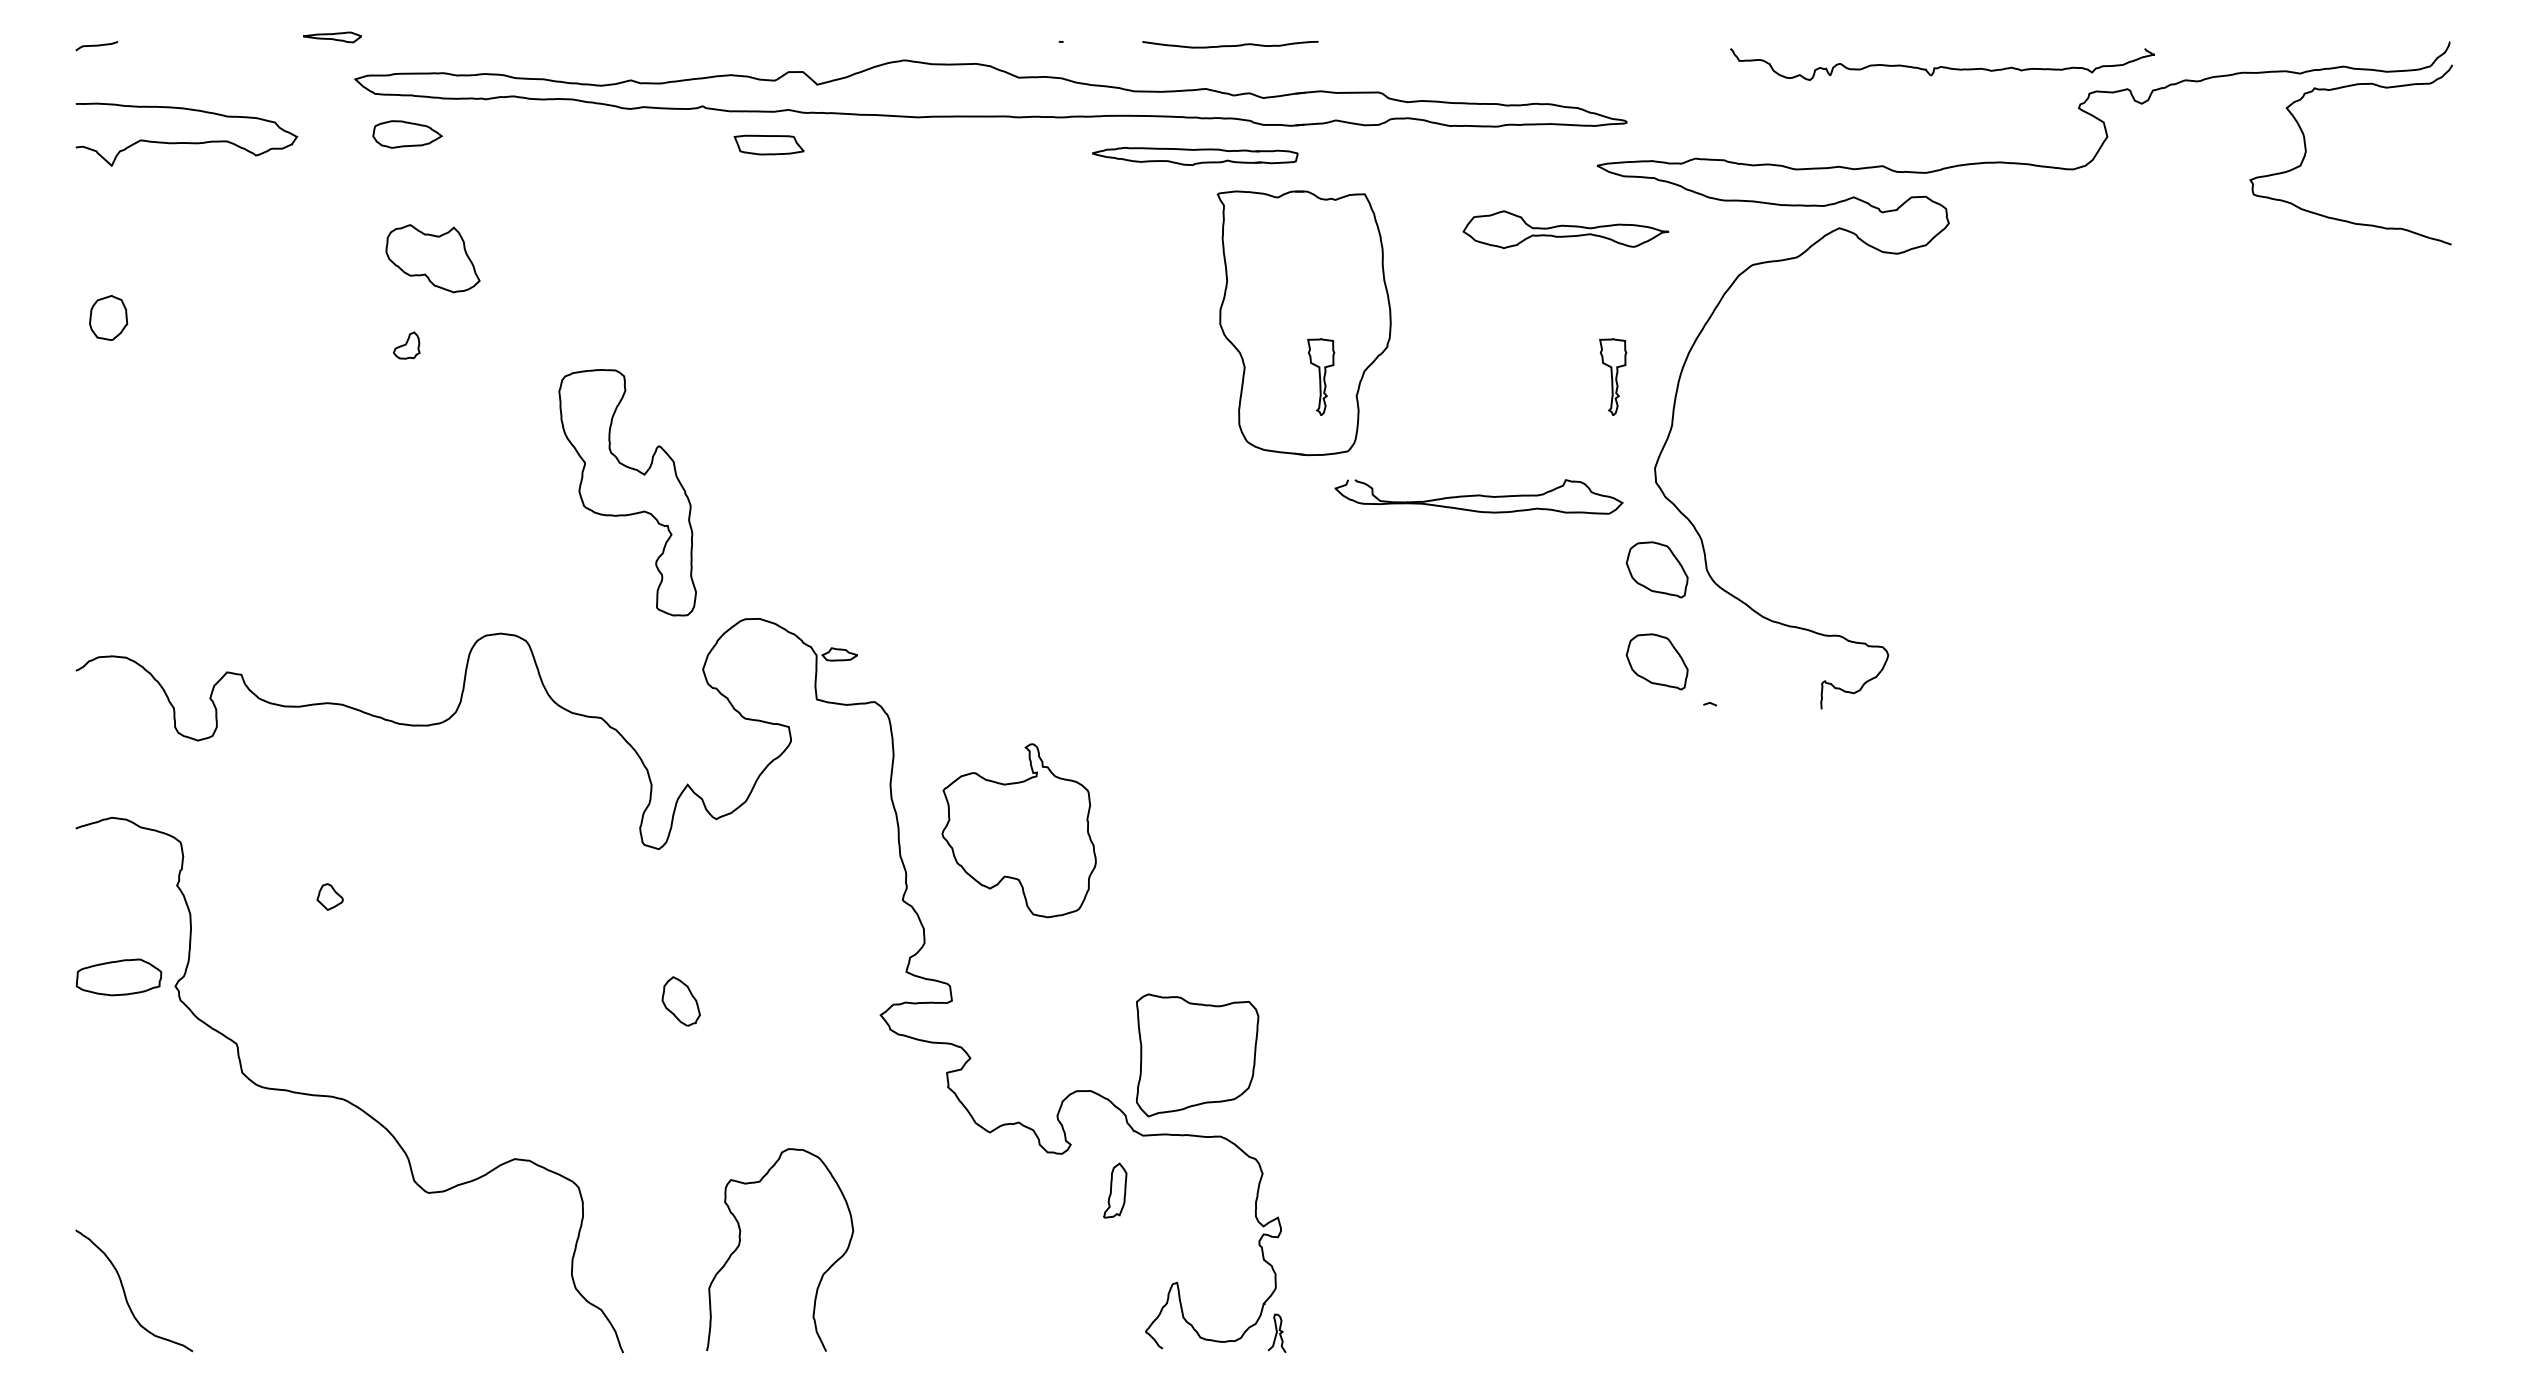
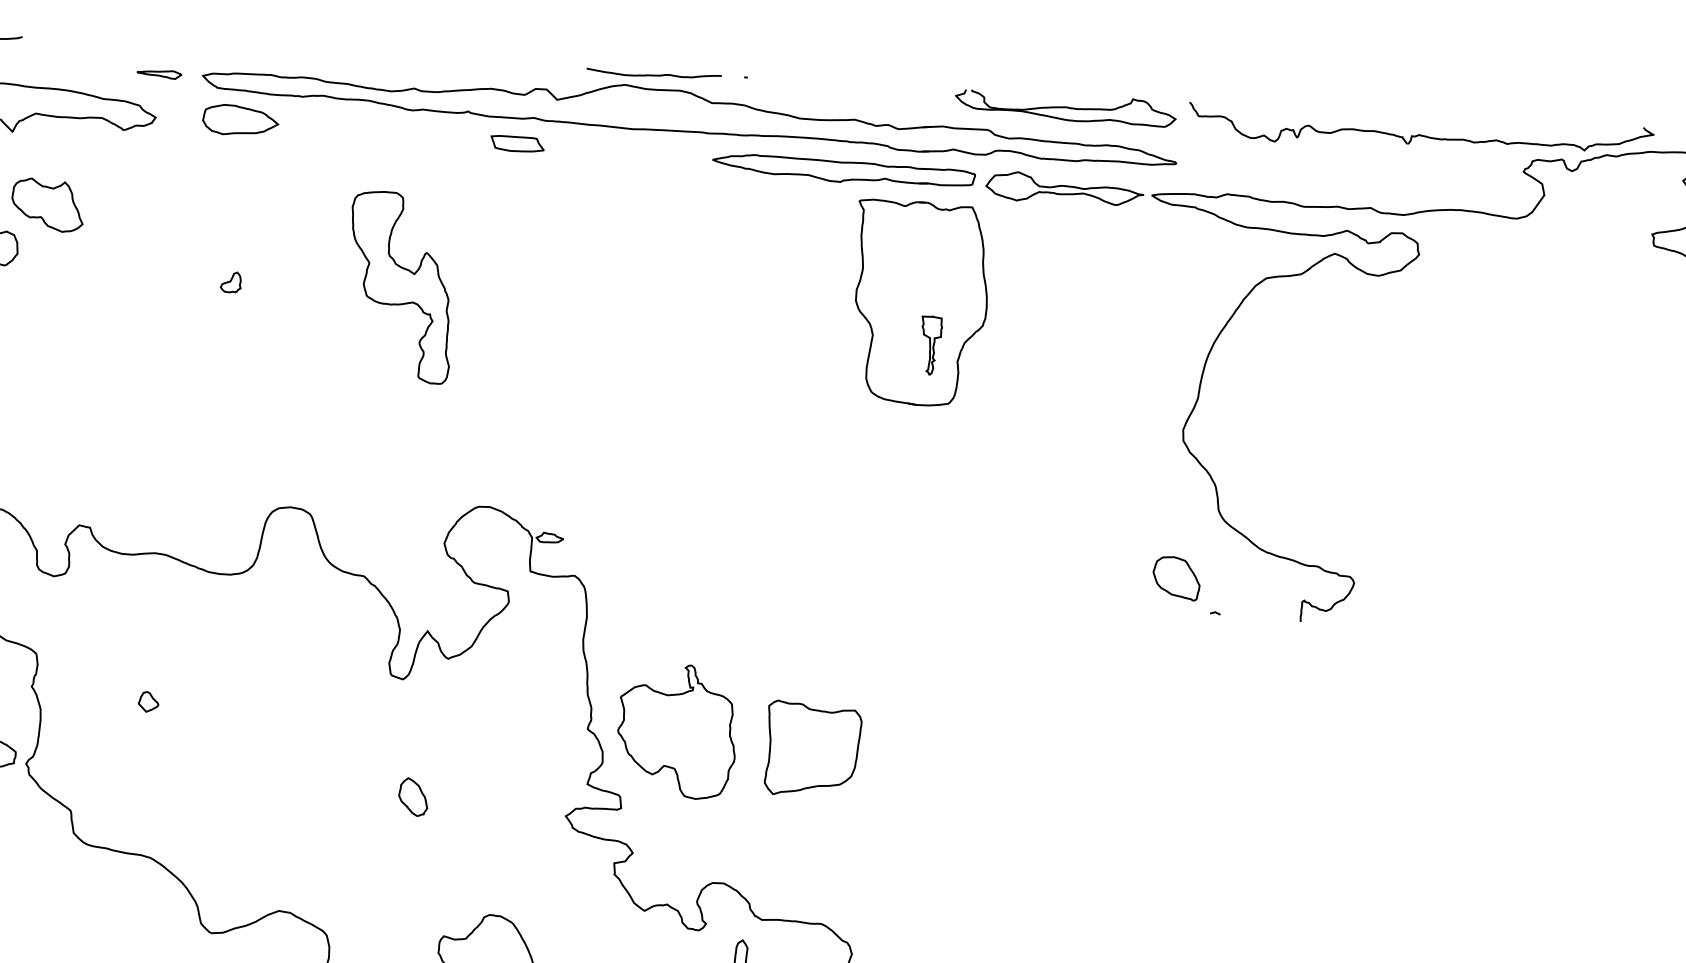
part: (332, 37) -> (159, 74), moved
curve: (1230, 45) -> (654, 75), moved
part: (1942, 64) -> (1421, 132), size x1.43
part: (407, 134) -> (240, 120), size x1.43
part: (1194, 156) -> (843, 171), size x1.67
part: (1565, 229) -> (1064, 188), moved
part: (432, 258) -> (47, 205), moved
part: (1613, 376) -> (1155, 357), removed
part: (627, 492) -> (400, 287), moved
part: (1478, 496) -> (1065, 108), moved
part: (1656, 569) -> (1179, 507), removed
part: (1018, 830) -> (676, 731), moved
part: (1197, 1055) -> (813, 749), moved

